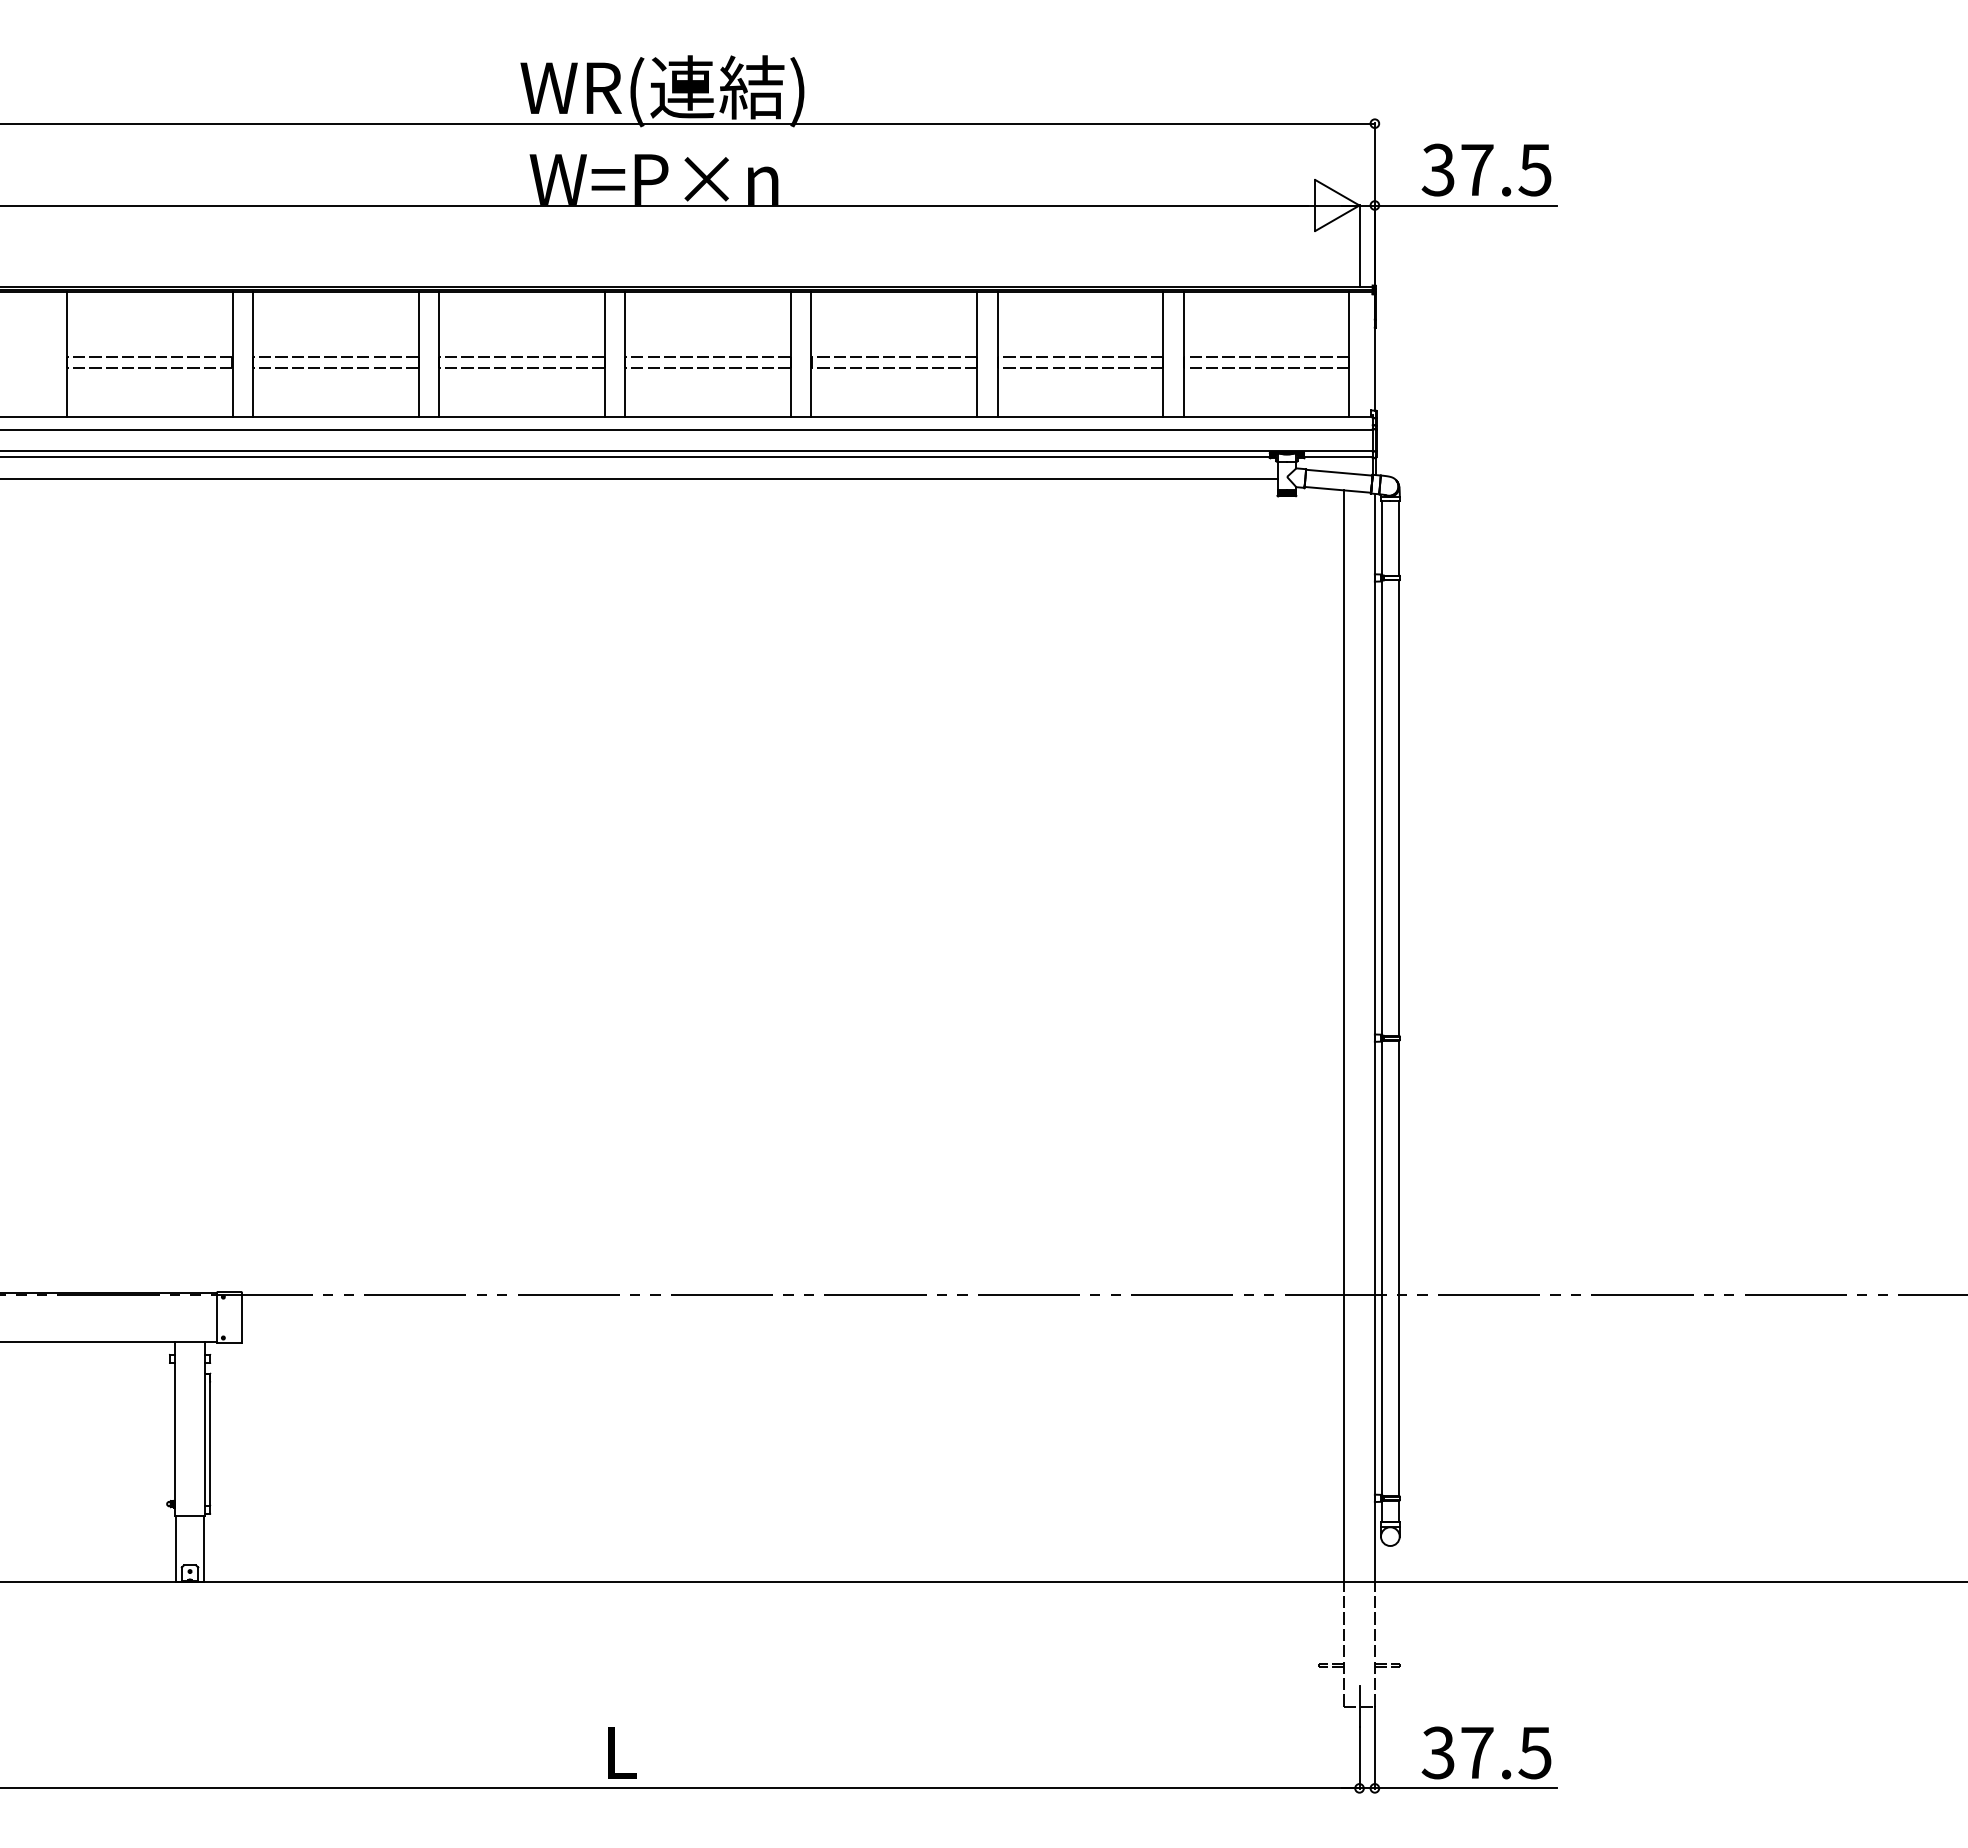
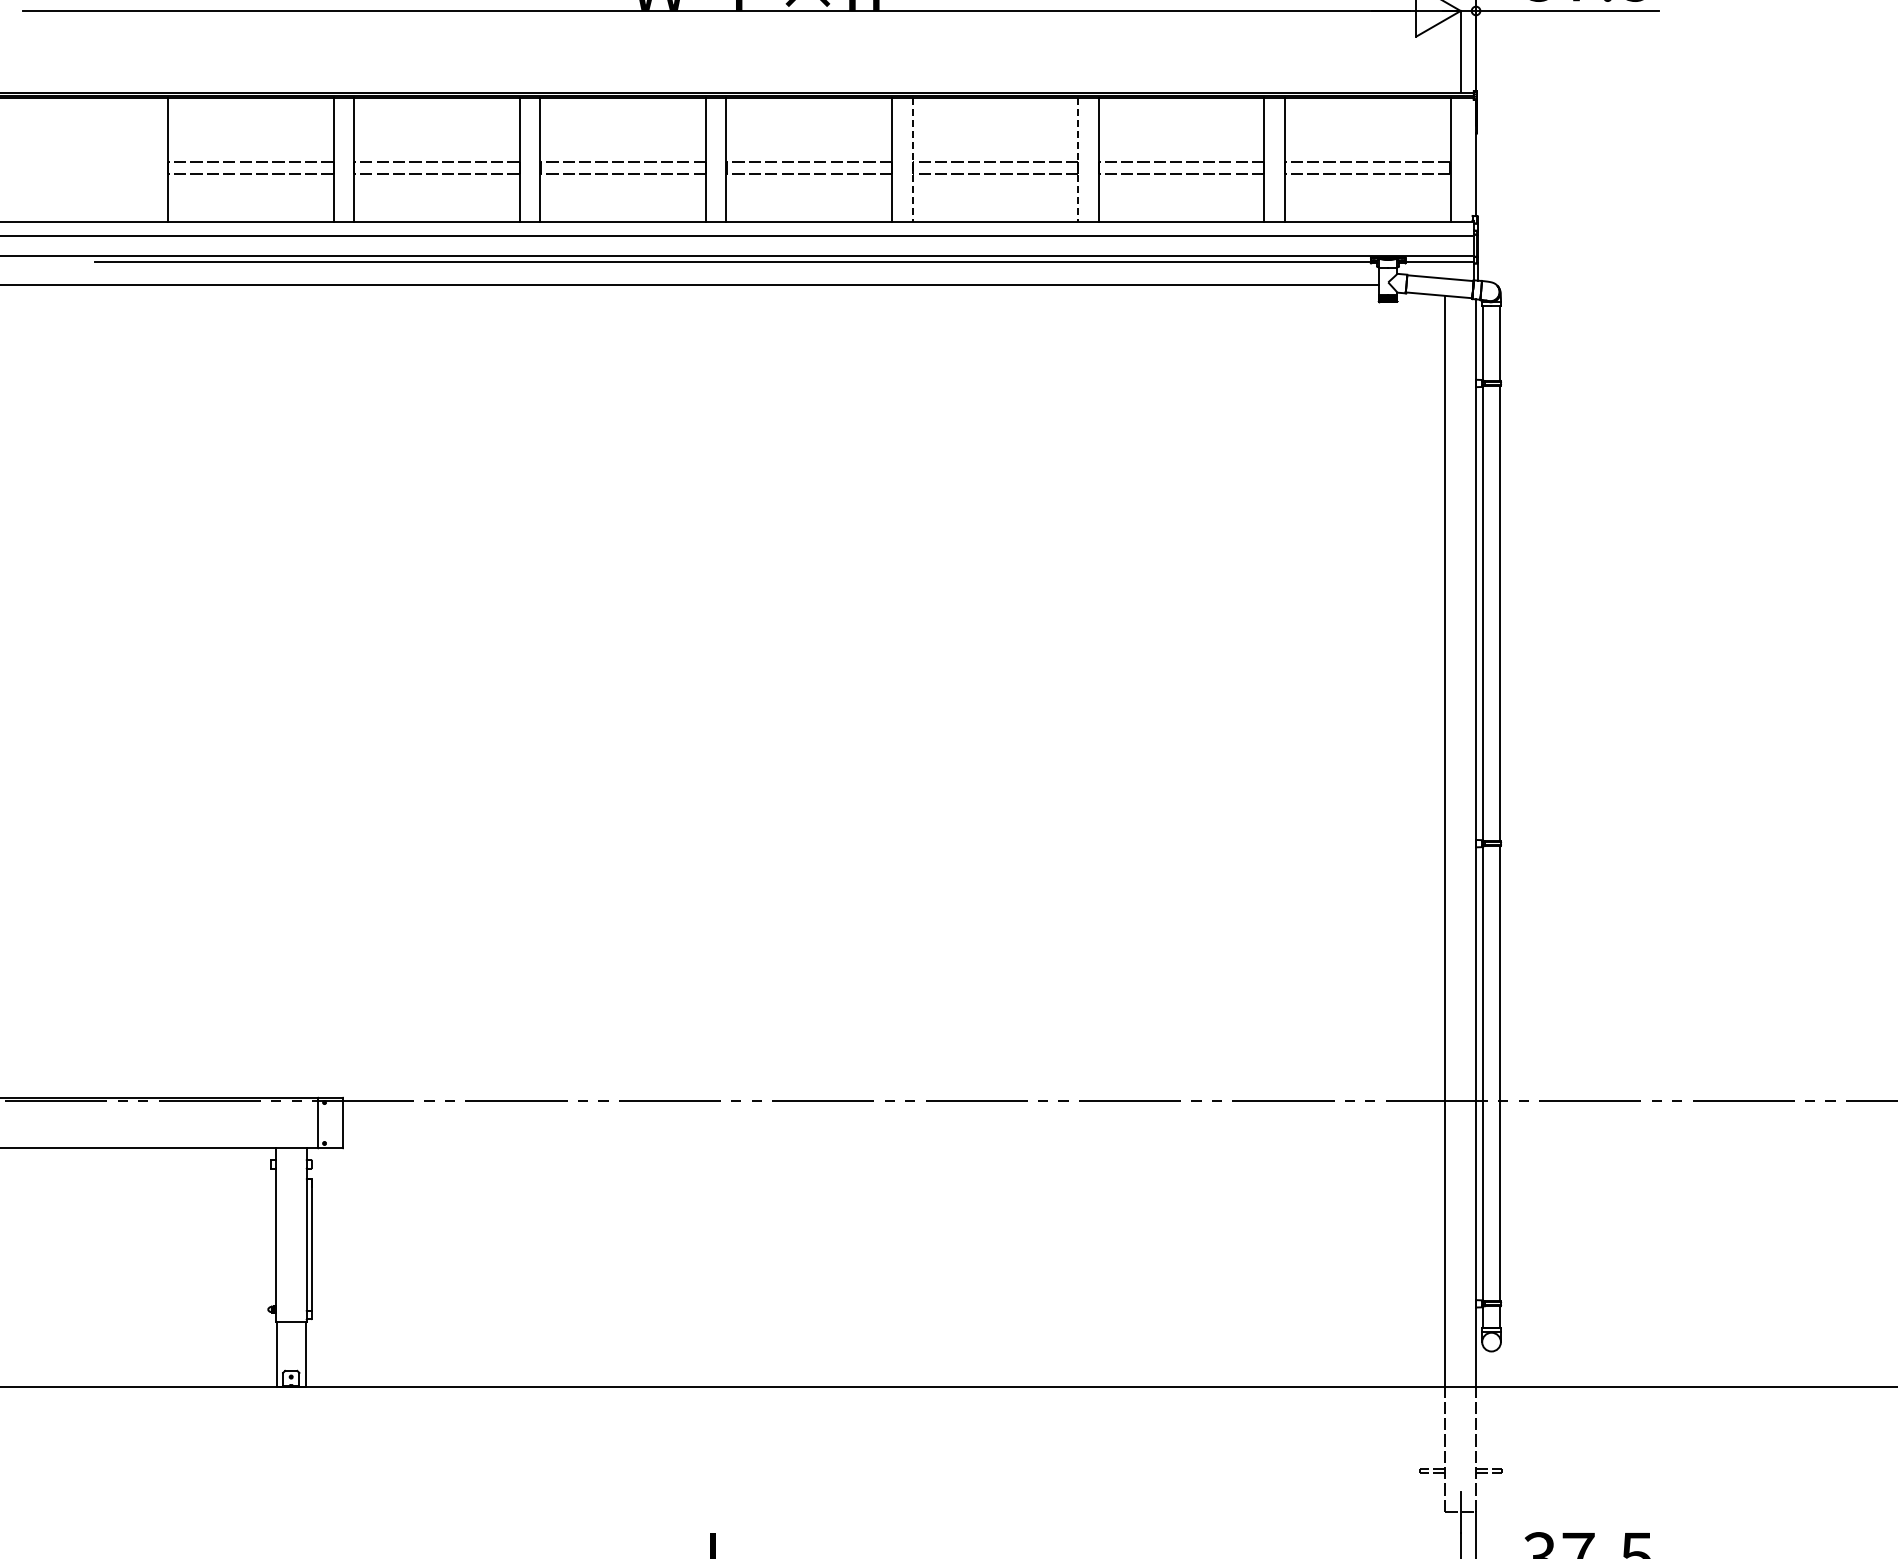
line: (811, 354) -> (912, 159), solid -> dashed
line: (977, 354) -> (1078, 159), solid -> dashed

